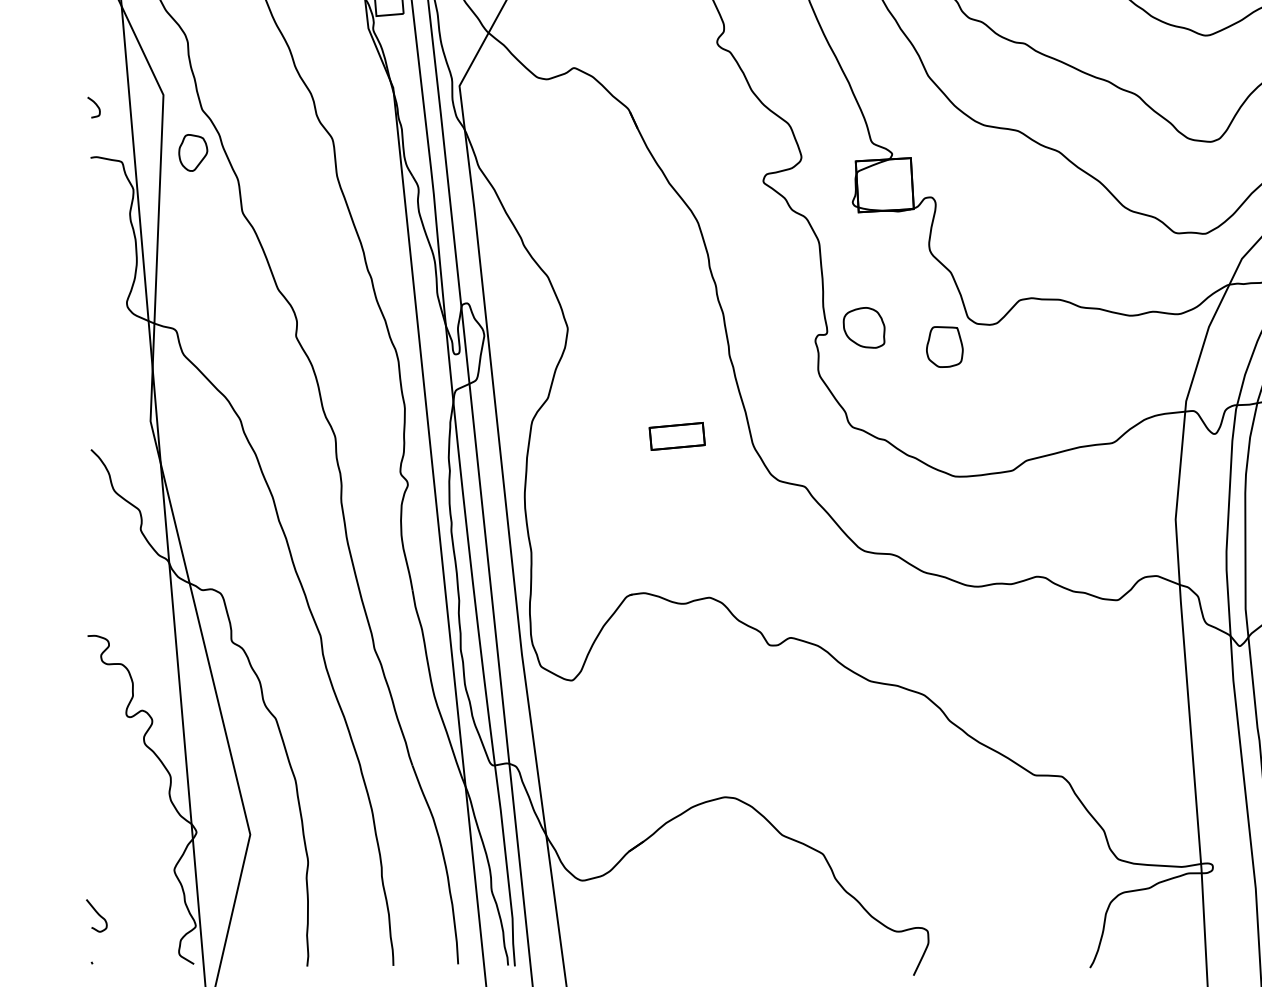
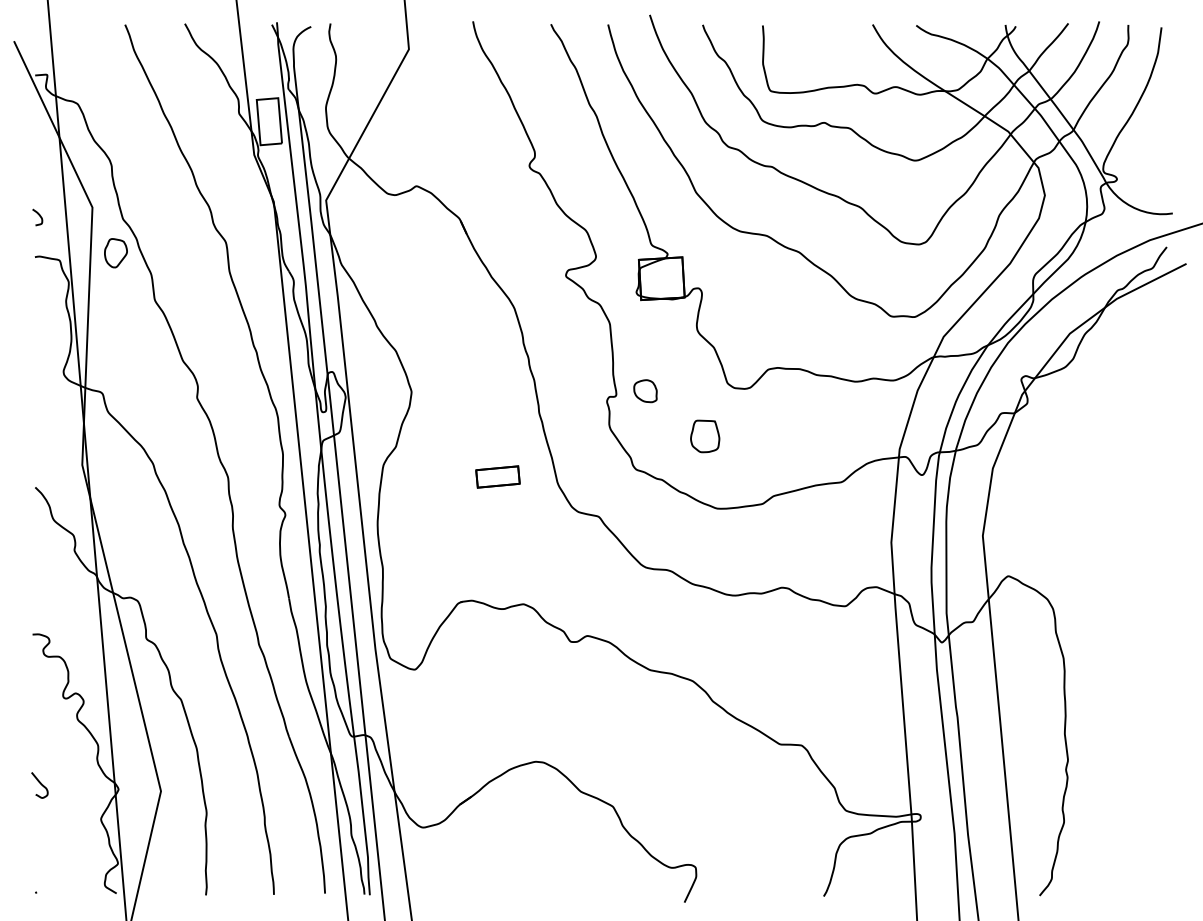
part: (864, 326) -> (645, 390), size x0.7
part: (945, 347) -> (705, 436), moved
curve: (97, 914) -> (40, 784), moved

